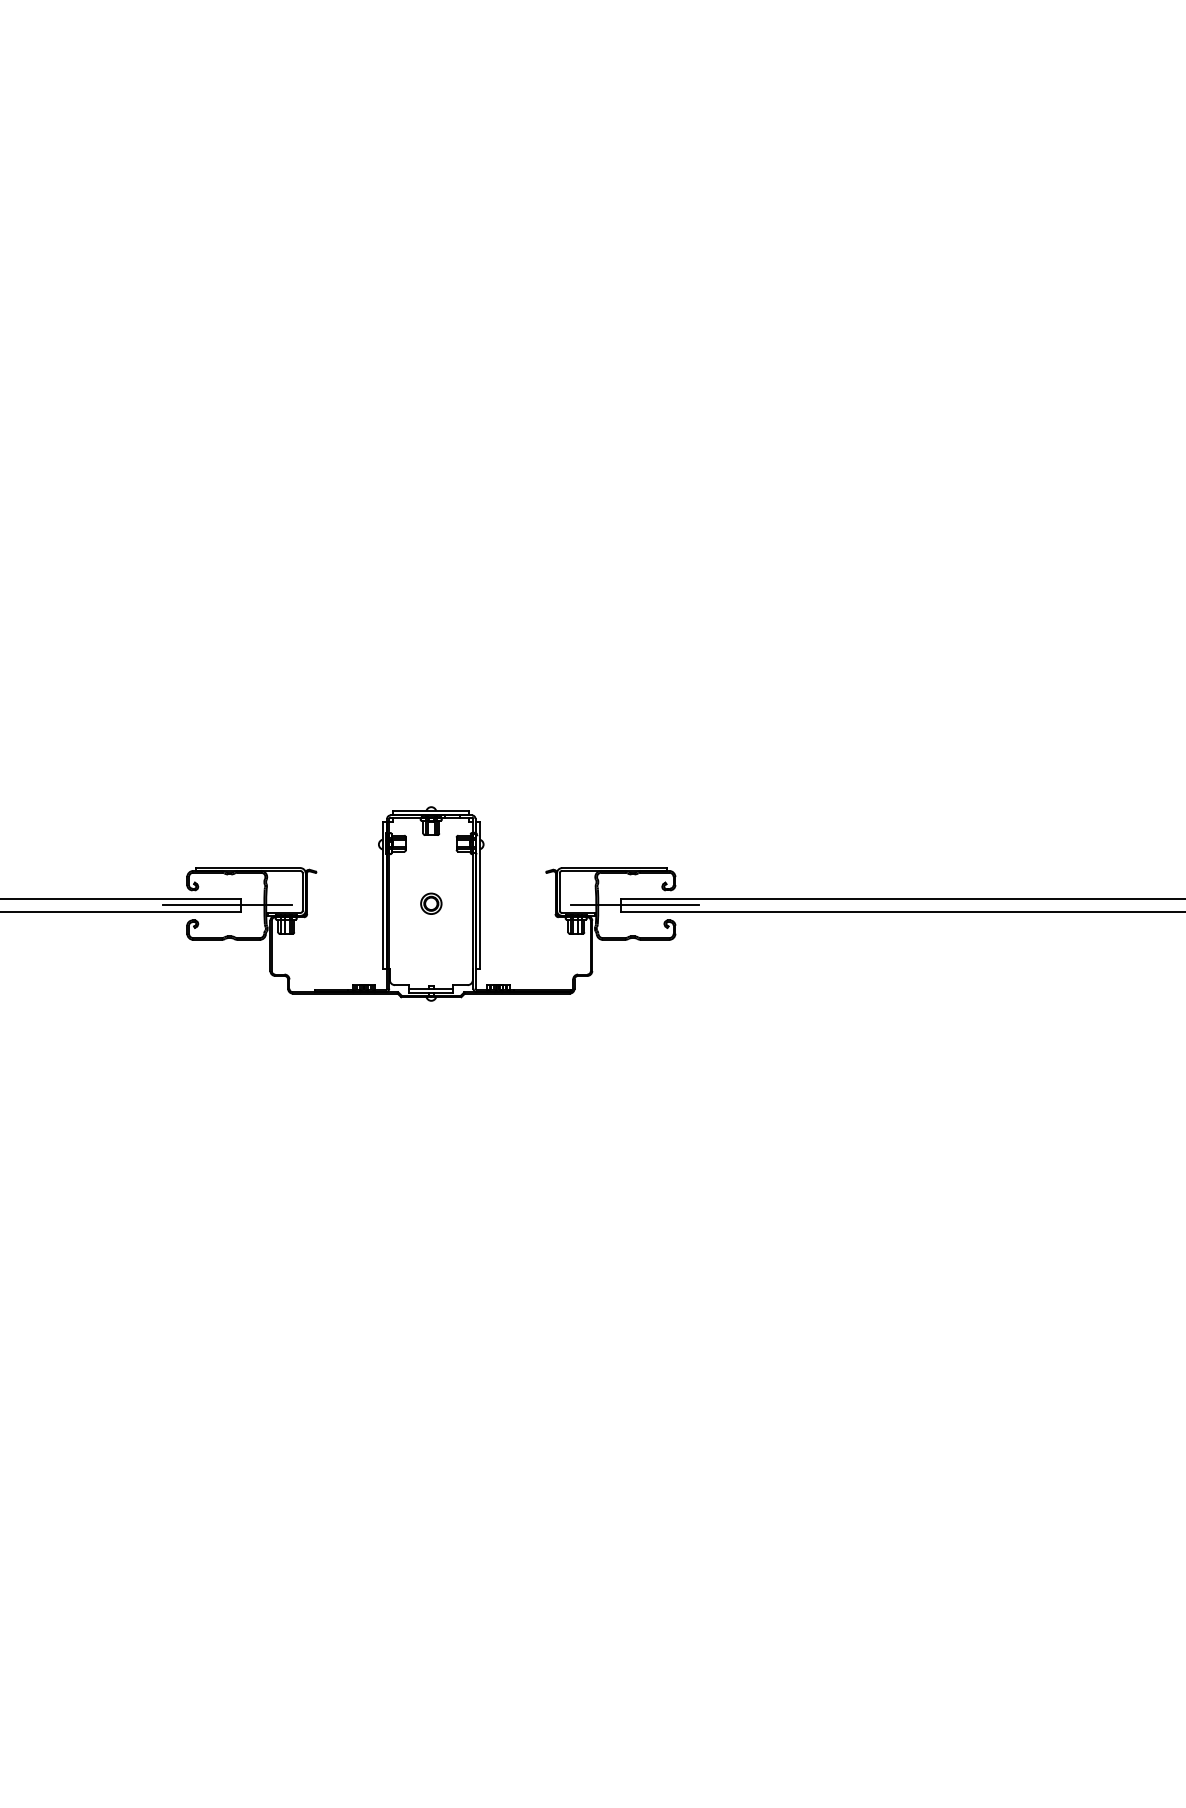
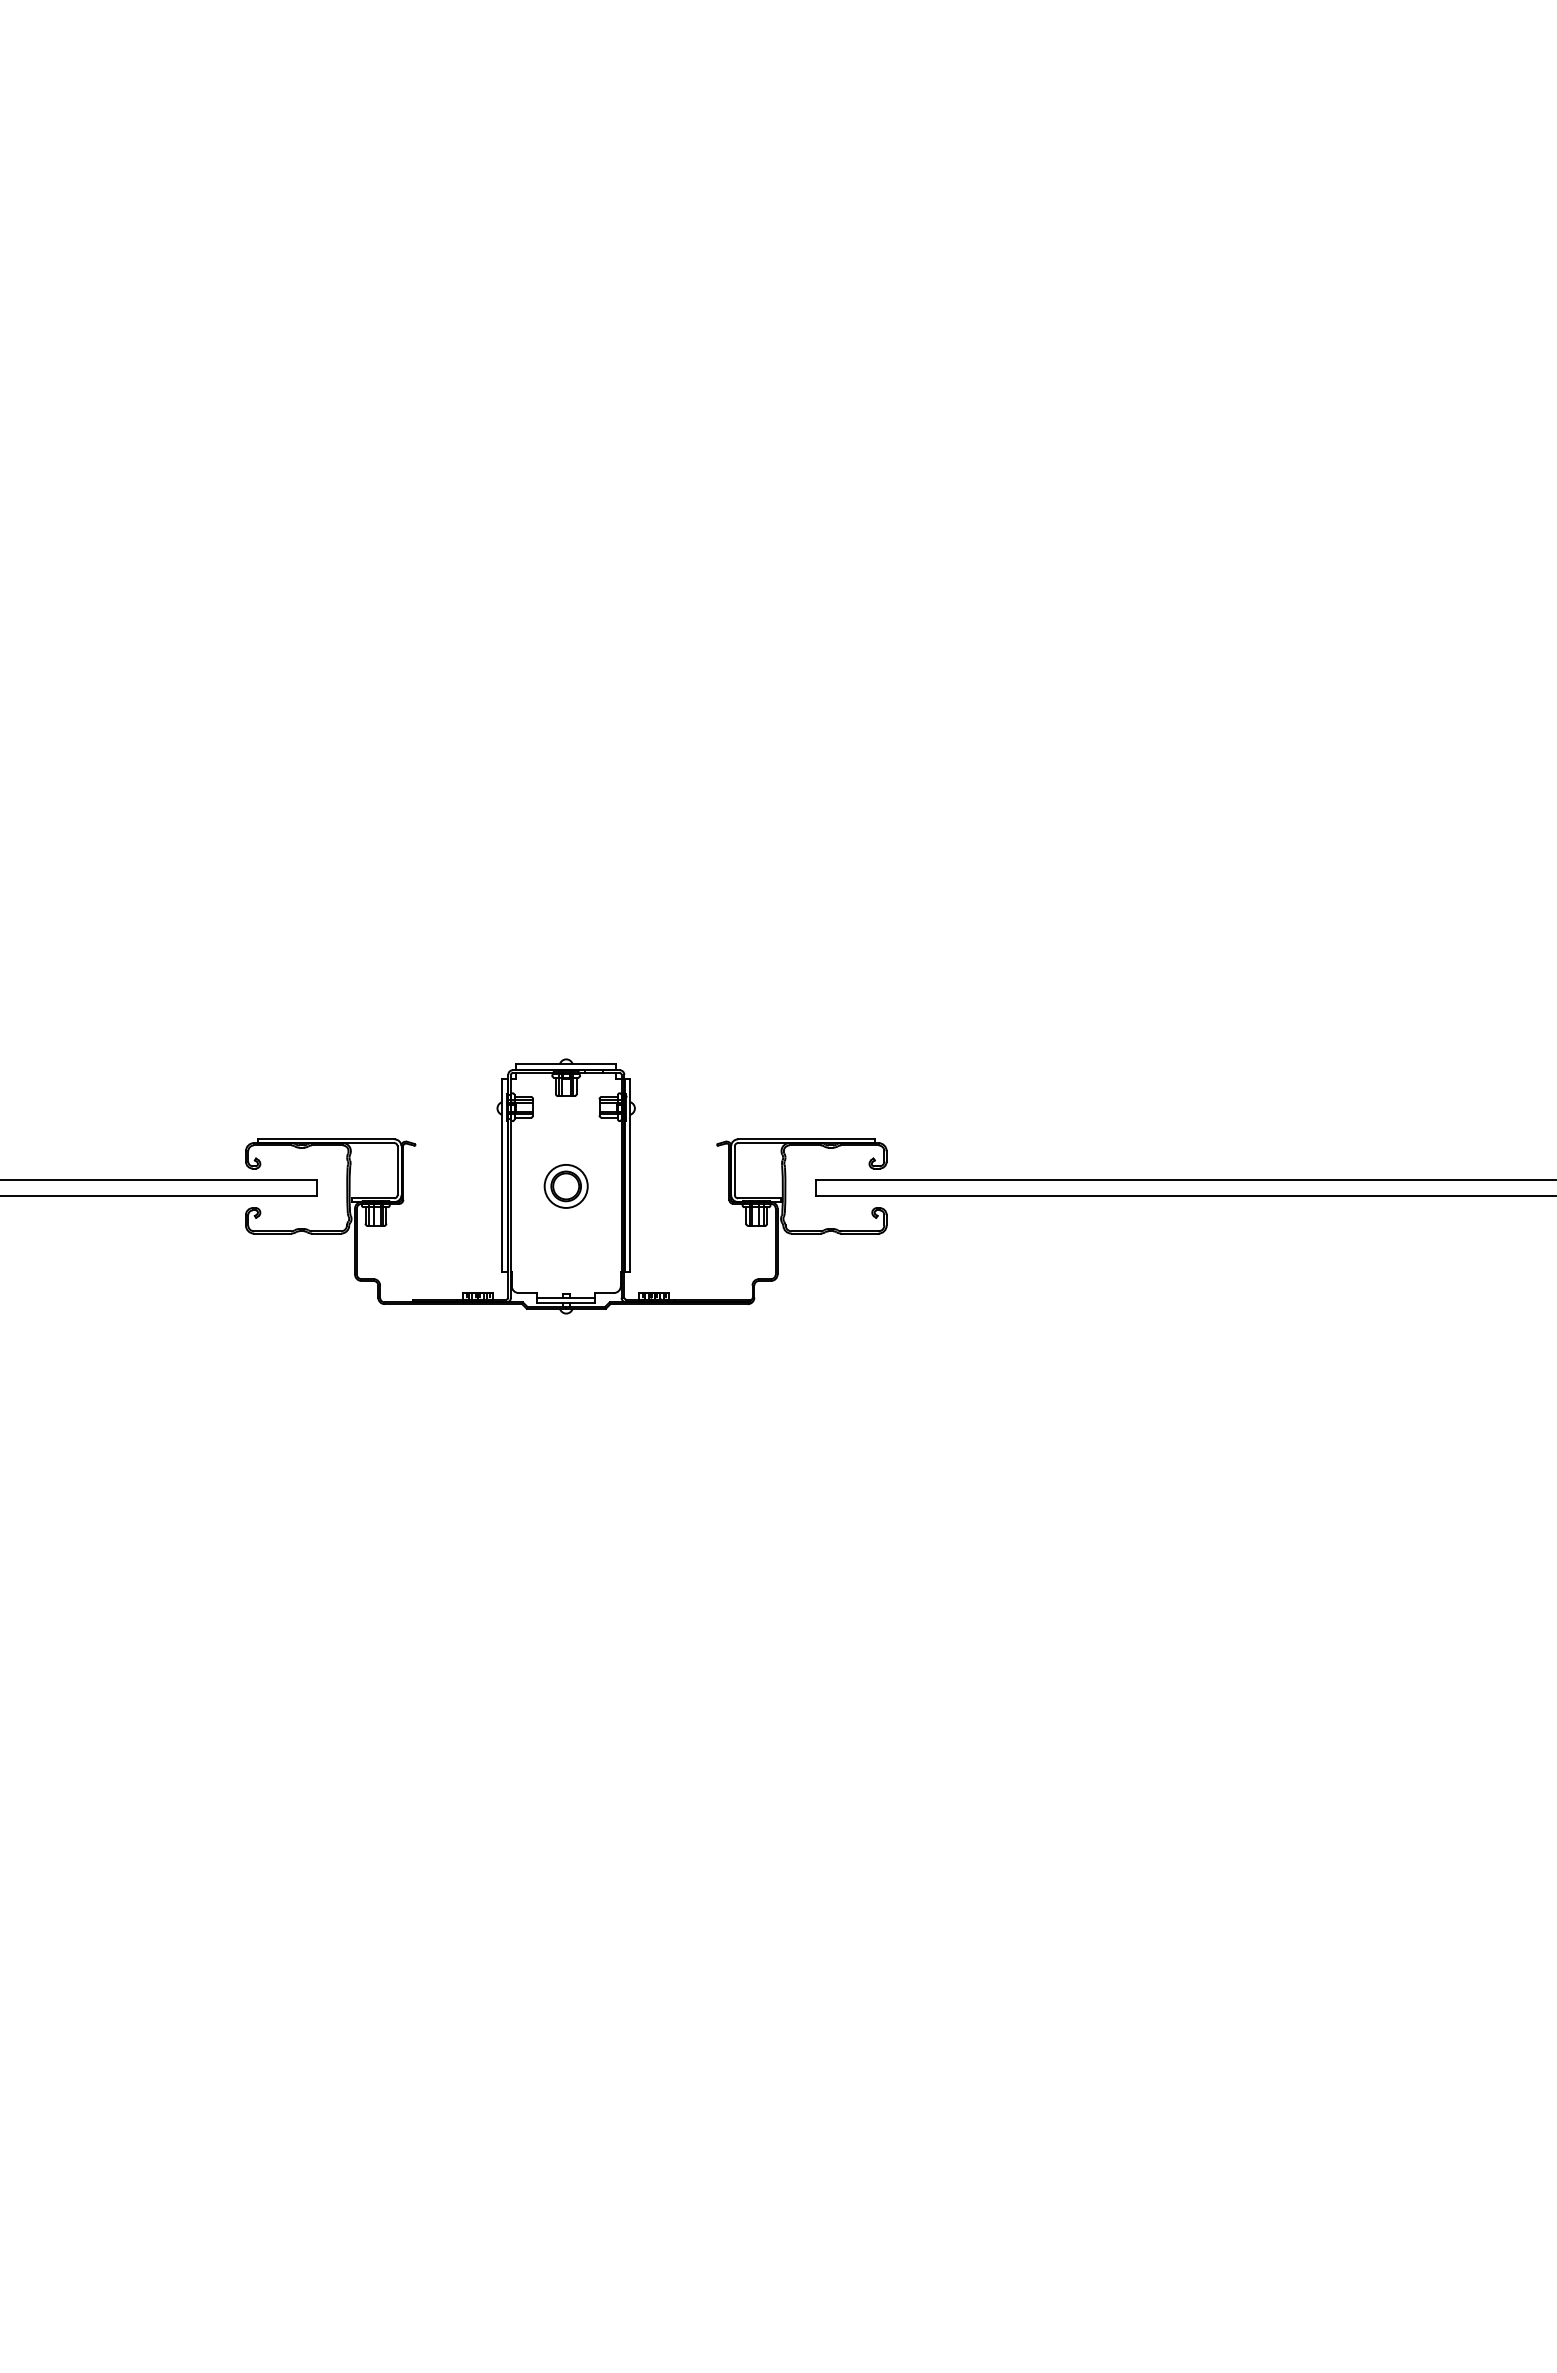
part: (431, 903) -> (566, 1185), size x1.6
line: (227, 905) -> (298, 1188), removed
line: (634, 905) -> (833, 1188), removed

